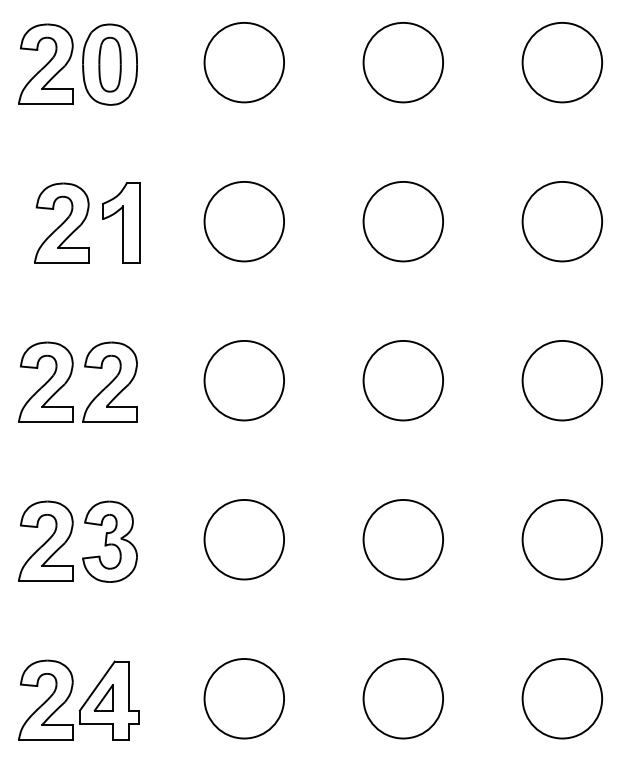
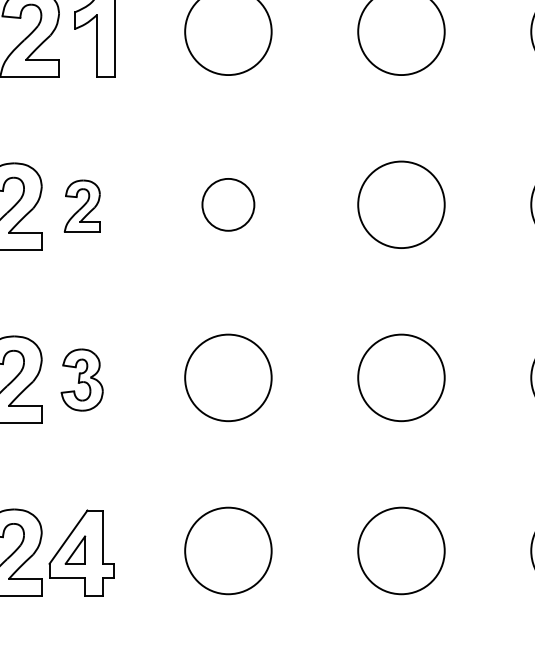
circle: (244, 380) -> (228, 204), size x0.6
part: (109, 381) -> (81, 205), size x0.6
part: (109, 541) -> (81, 379), size x0.7

